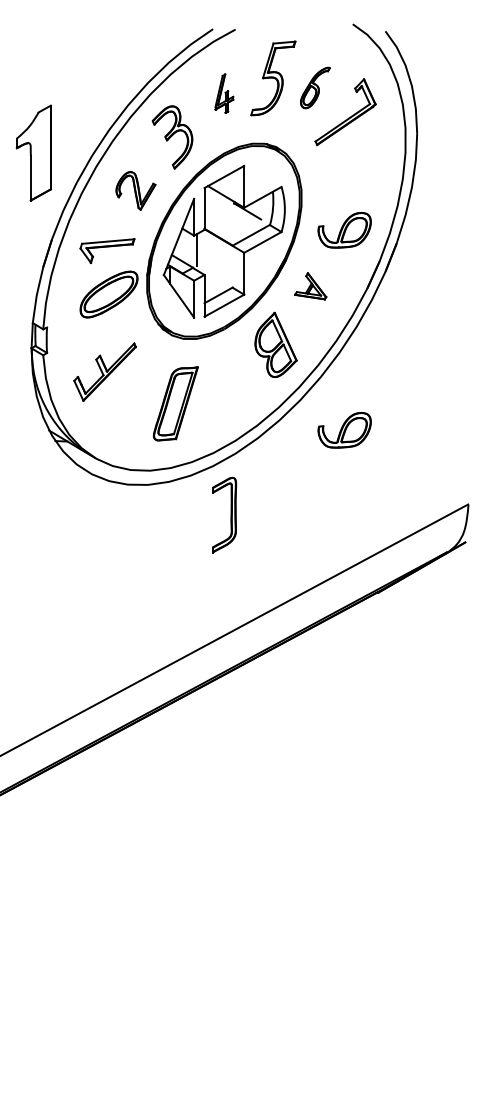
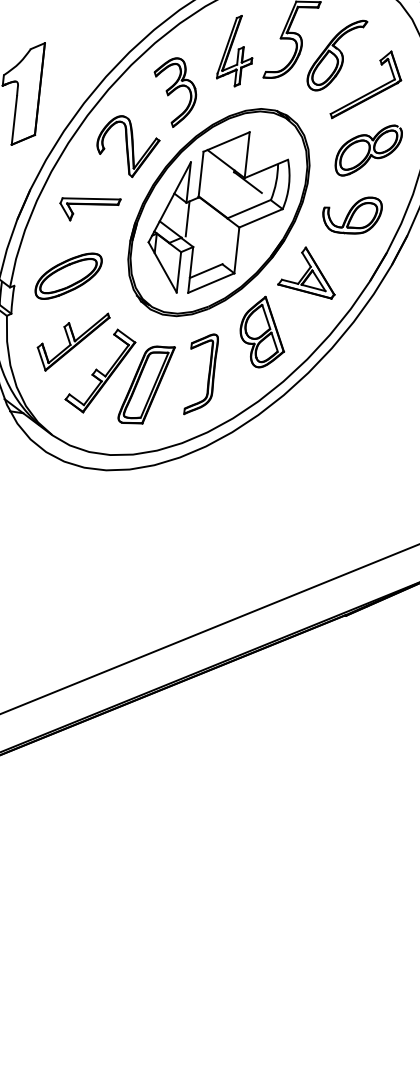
part: (315, 87) -> (337, 54), size x1.67
part: (224, 93) -> (236, 50), size x1.67
part: (352, 170) -> (367, 150), added
part: (135, 190) -> (127, 146), size x1.43
part: (310, 286) -> (307, 272), size x1.67
part: (108, 294) -> (68, 276), moved
part: (132, 395) -> (99, 370), added
part: (344, 430) -> (328, 434), removed
part: (224, 514) -> (201, 373), moved

